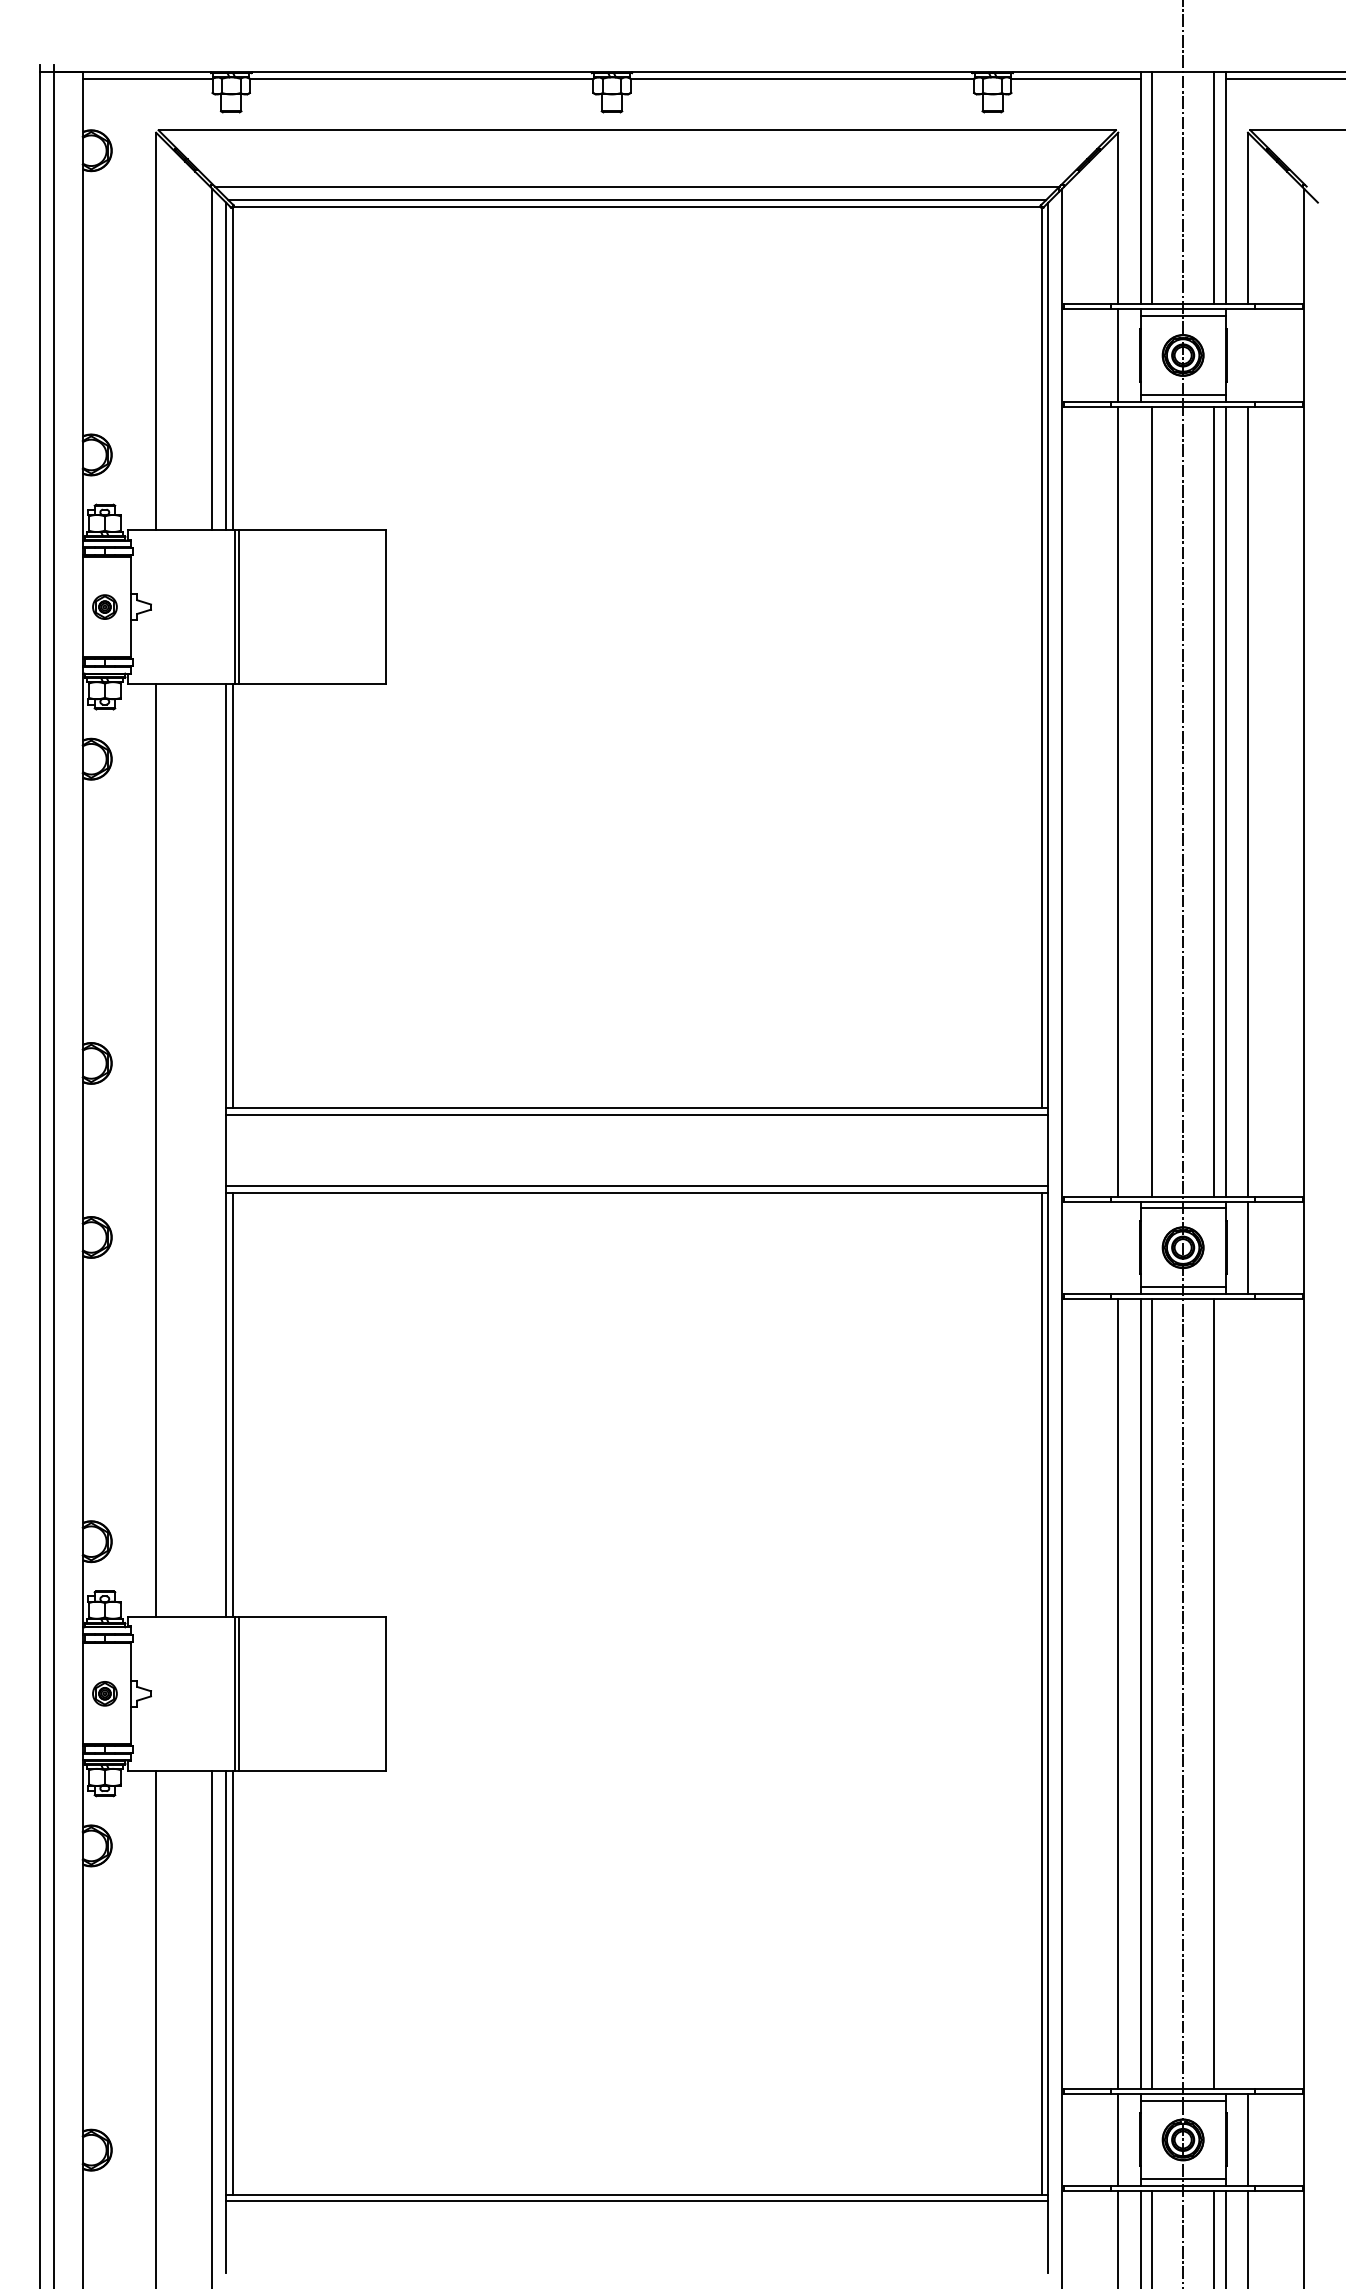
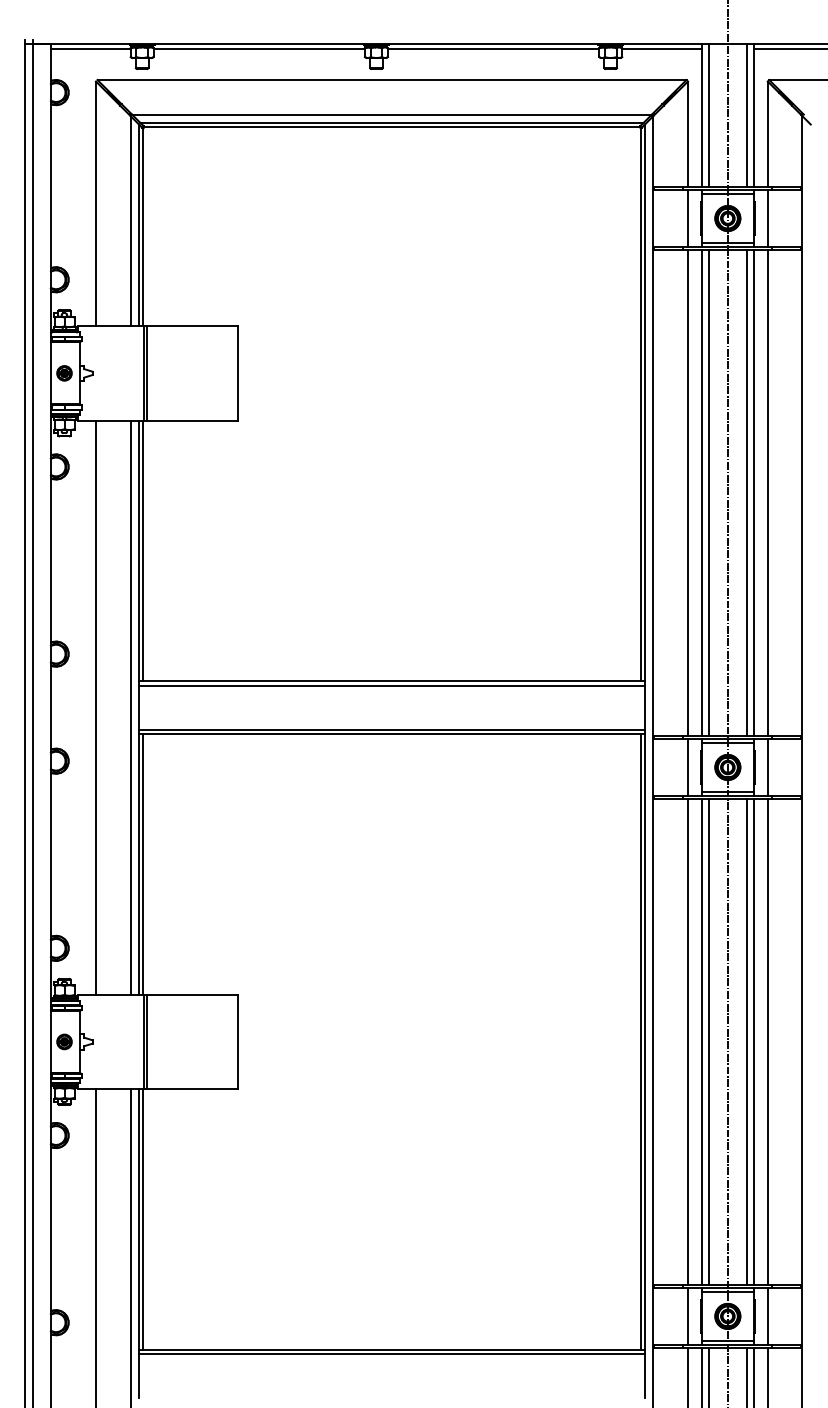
line: (1247, 355) -> (767, 218), added
line: (1140, 802) -> (701, 493), added
line: (212, 1150) -> (130, 707), added
line: (1117, 1247) -> (687, 767), added
line: (1226, 1693) -> (754, 1041), added
line: (1247, 1693) -> (767, 1041), added

